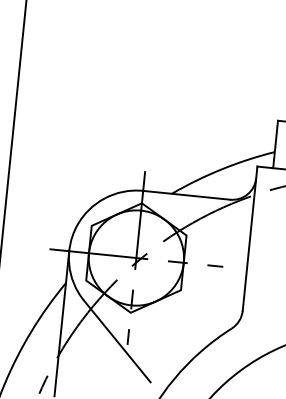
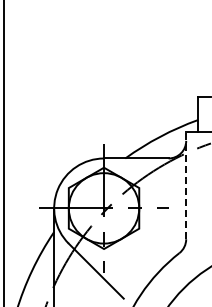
line: (250, 238) -> (186, 185), solid -> dashed

